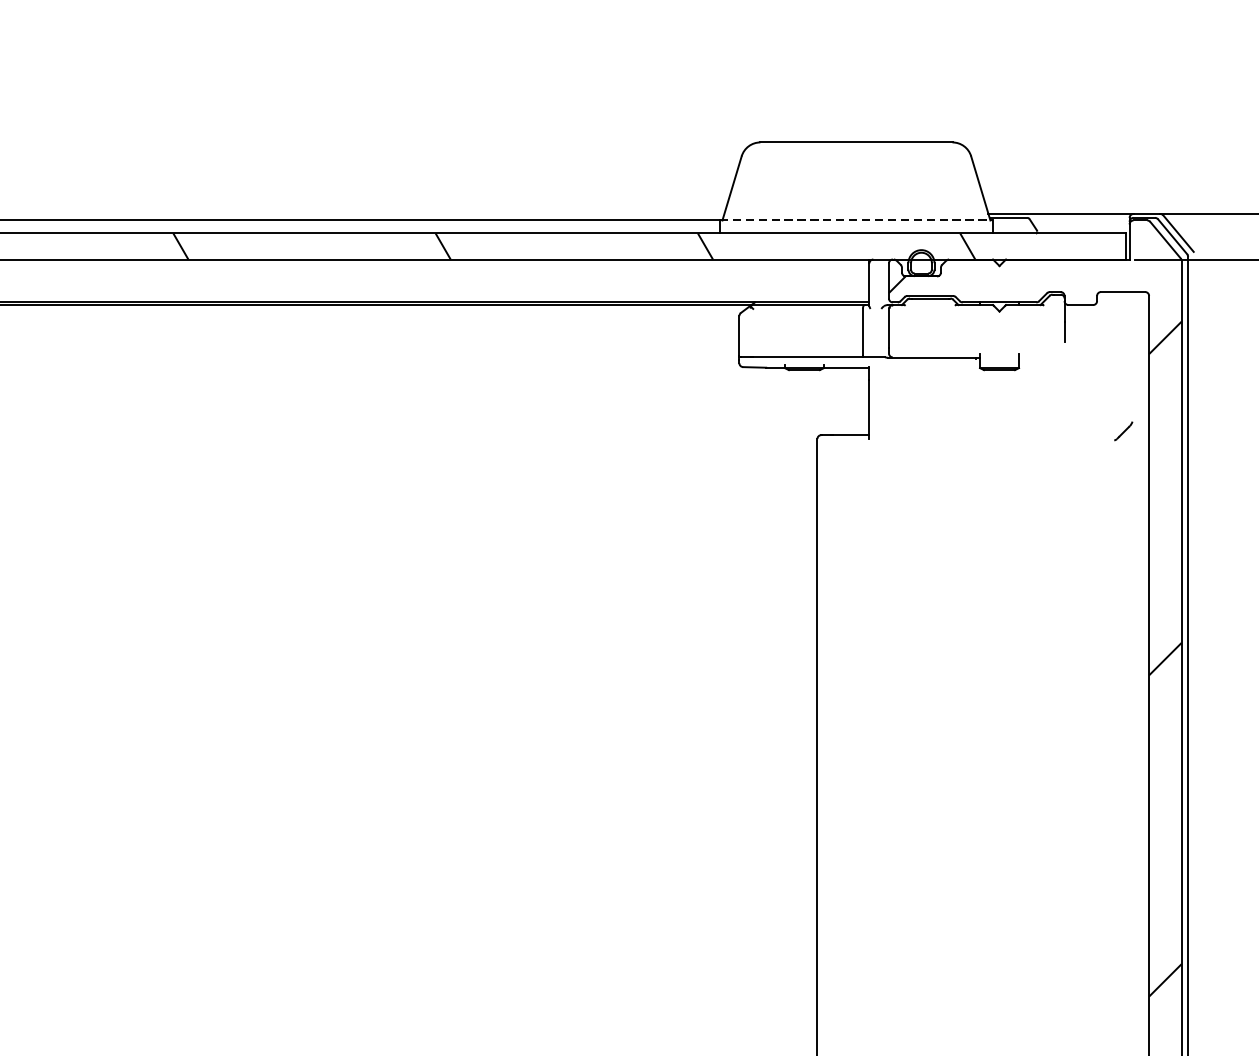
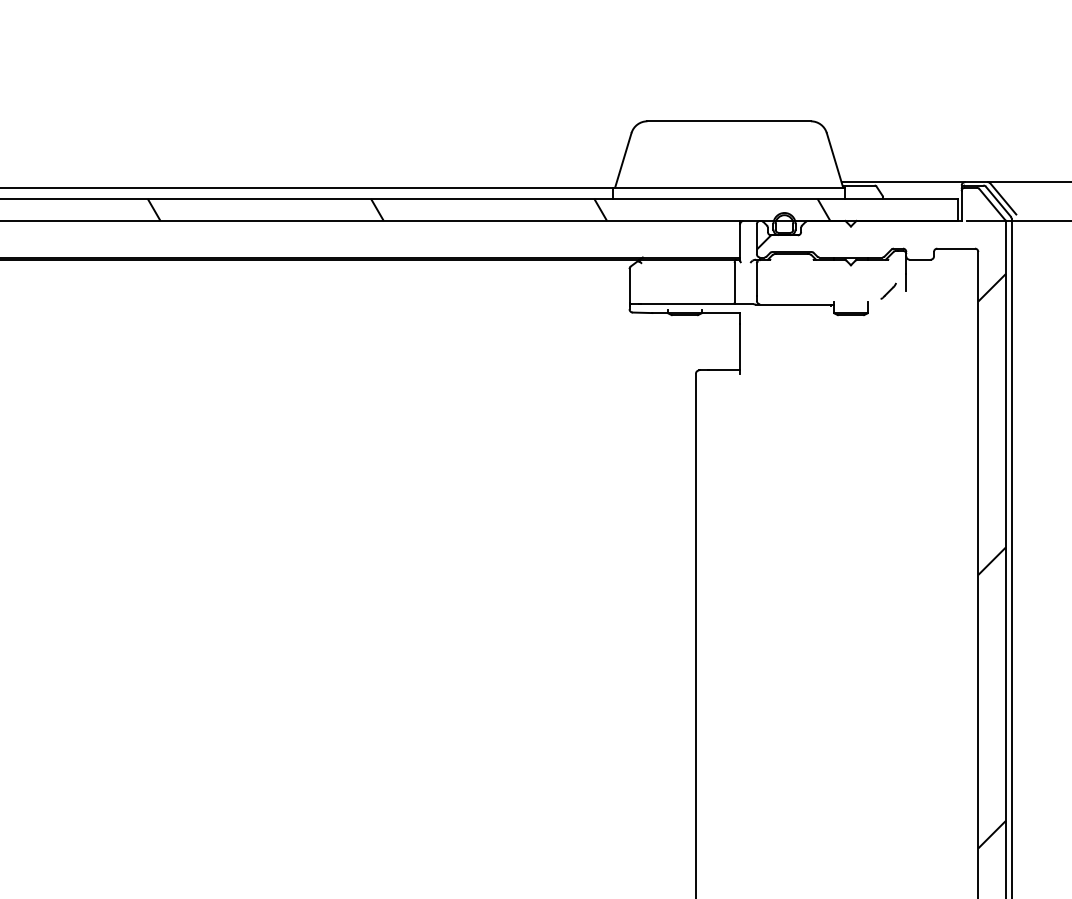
line: (856, 220) -> (729, 187), dashed -> solid
line: (1123, 430) -> (888, 290), moved

